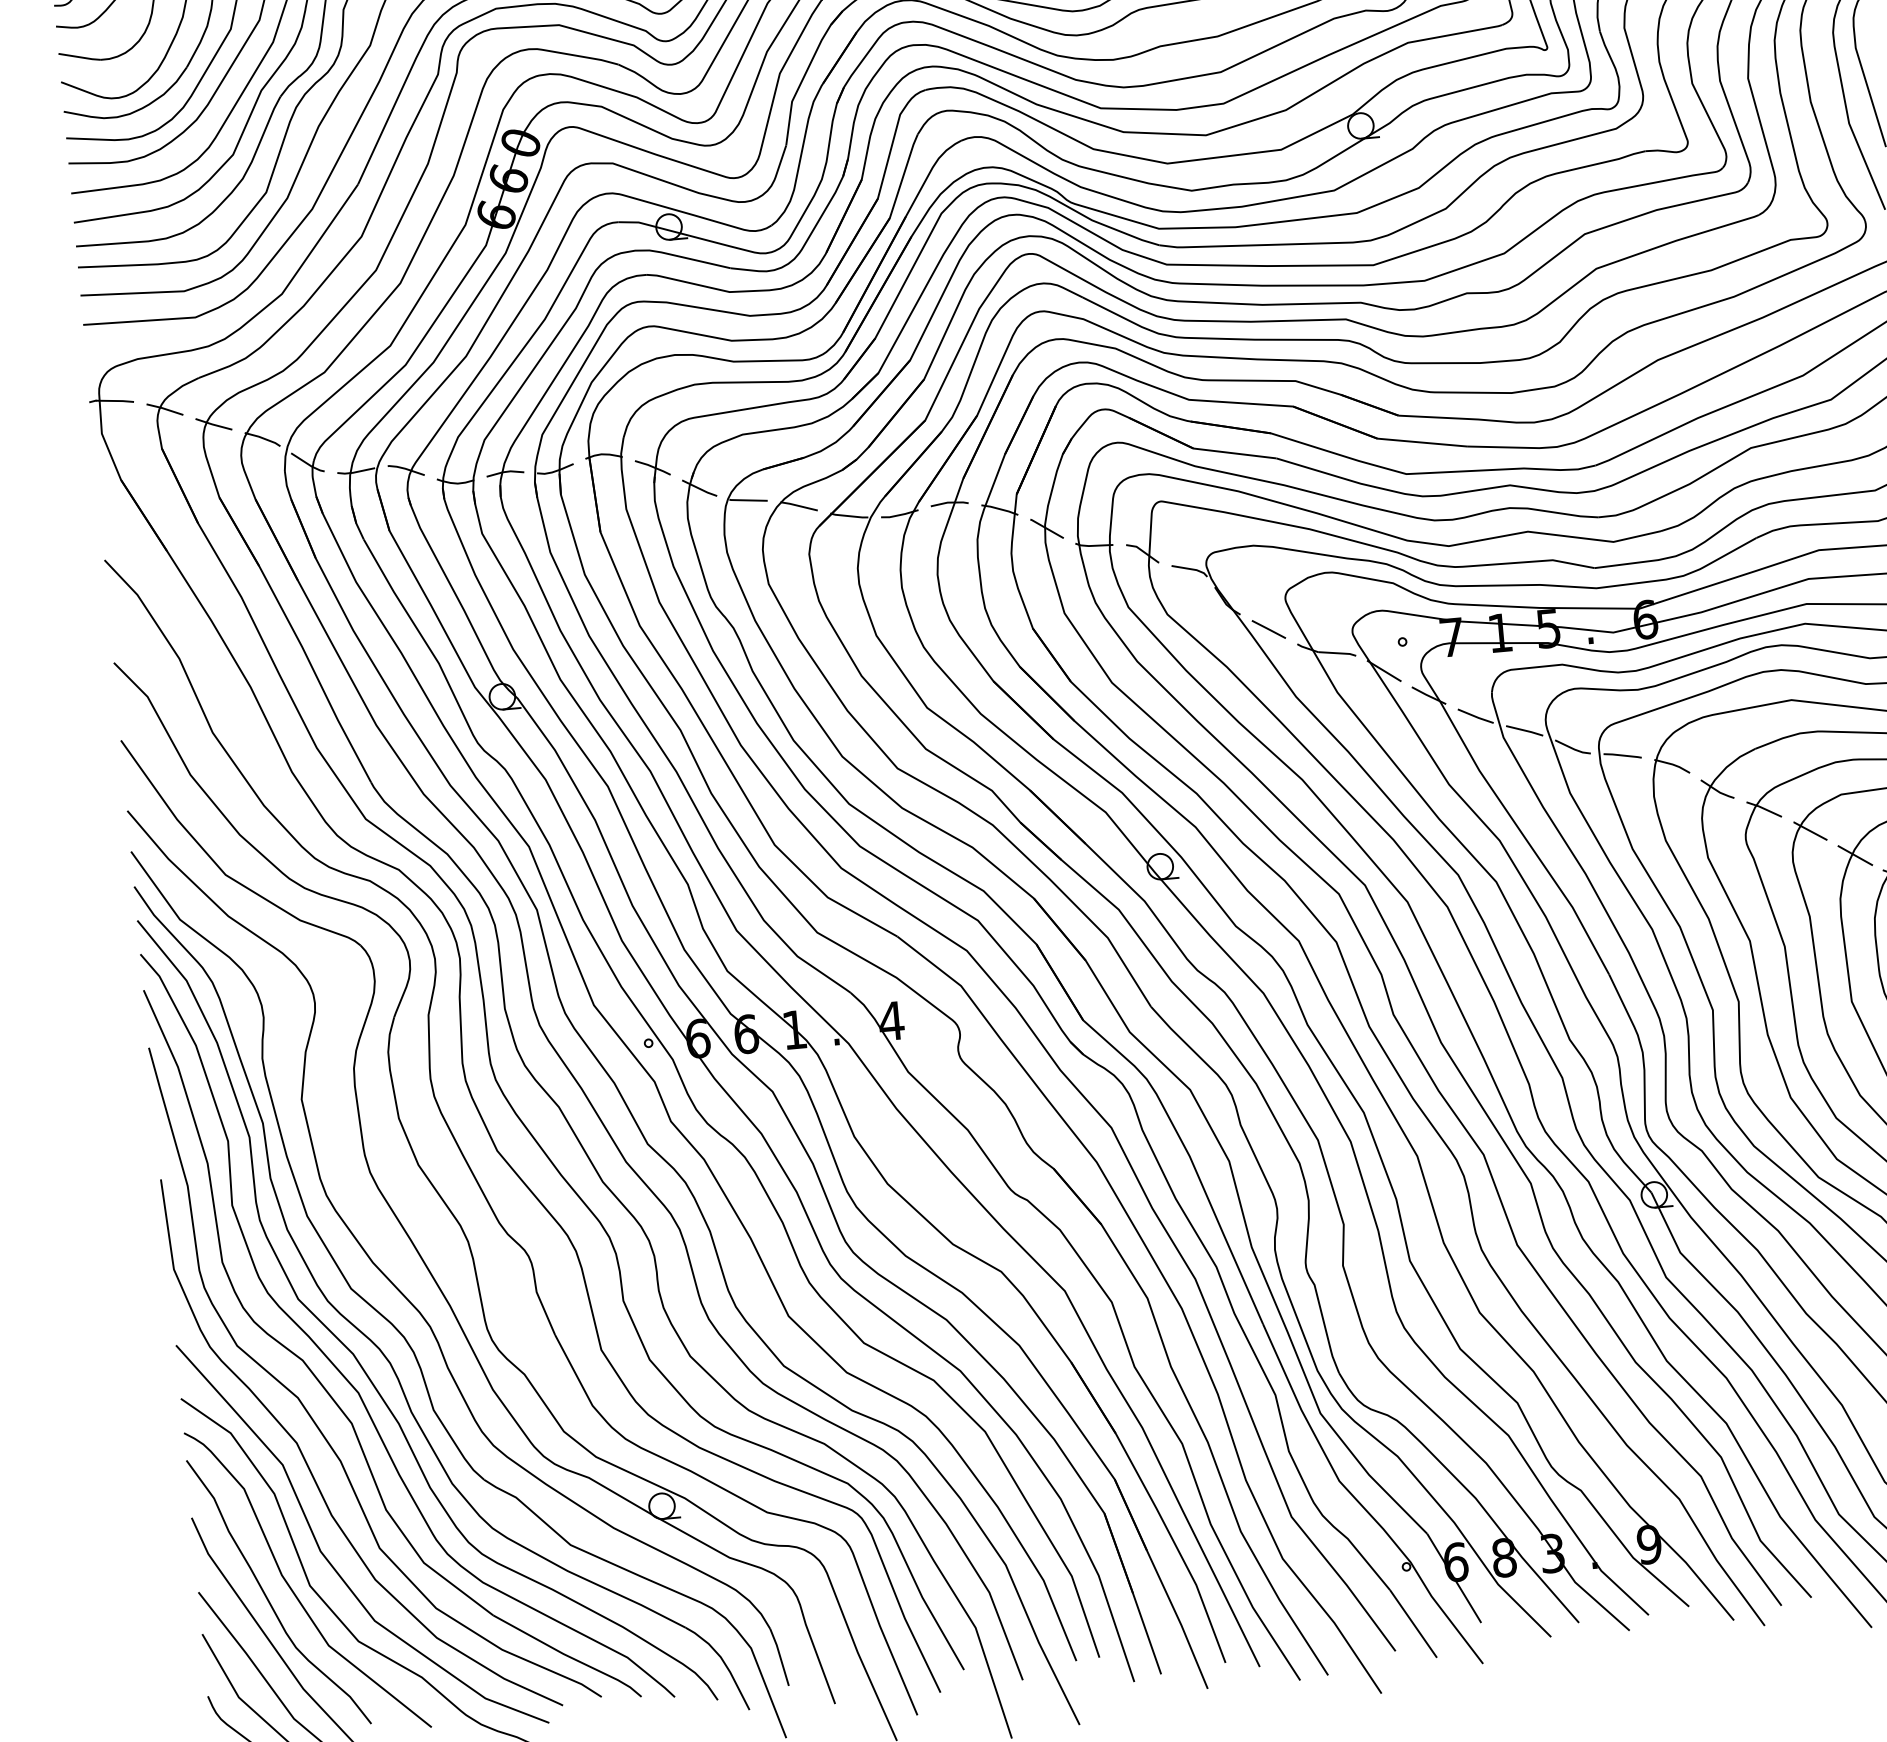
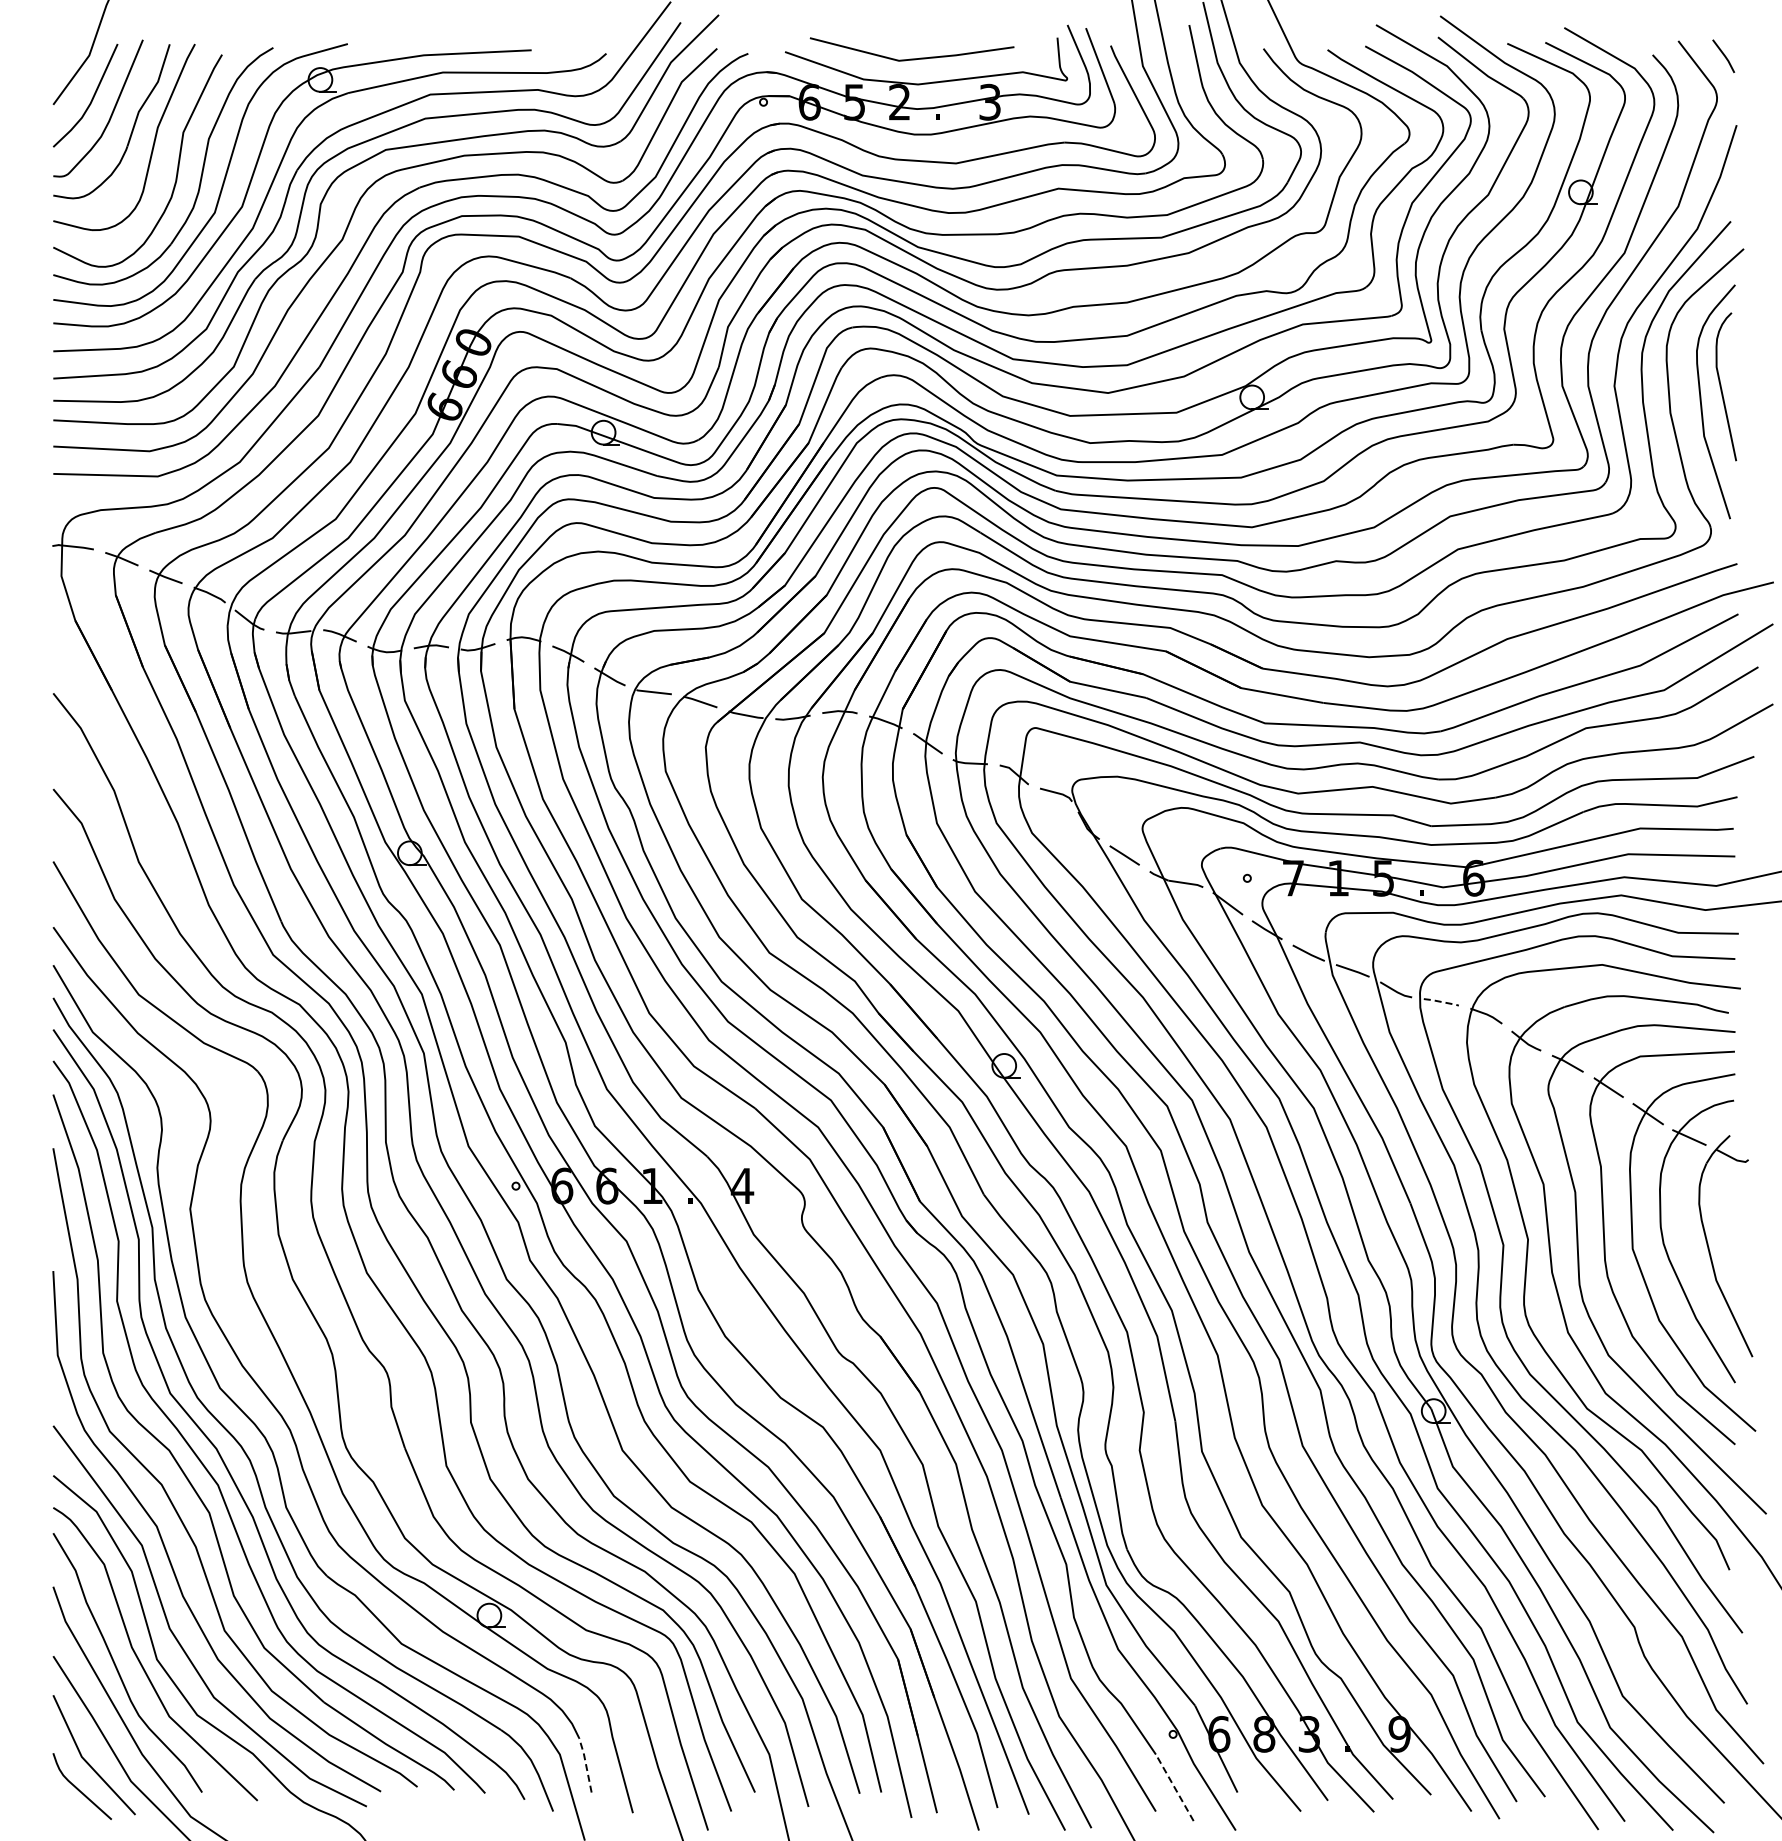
line: (1622, 756) -> (1441, 1002), solid -> dashed
line: (1413, 1623) -> (1174, 1787), solid -> dashed
line: (780, 1656) -> (586, 1764), solid -> dashed

